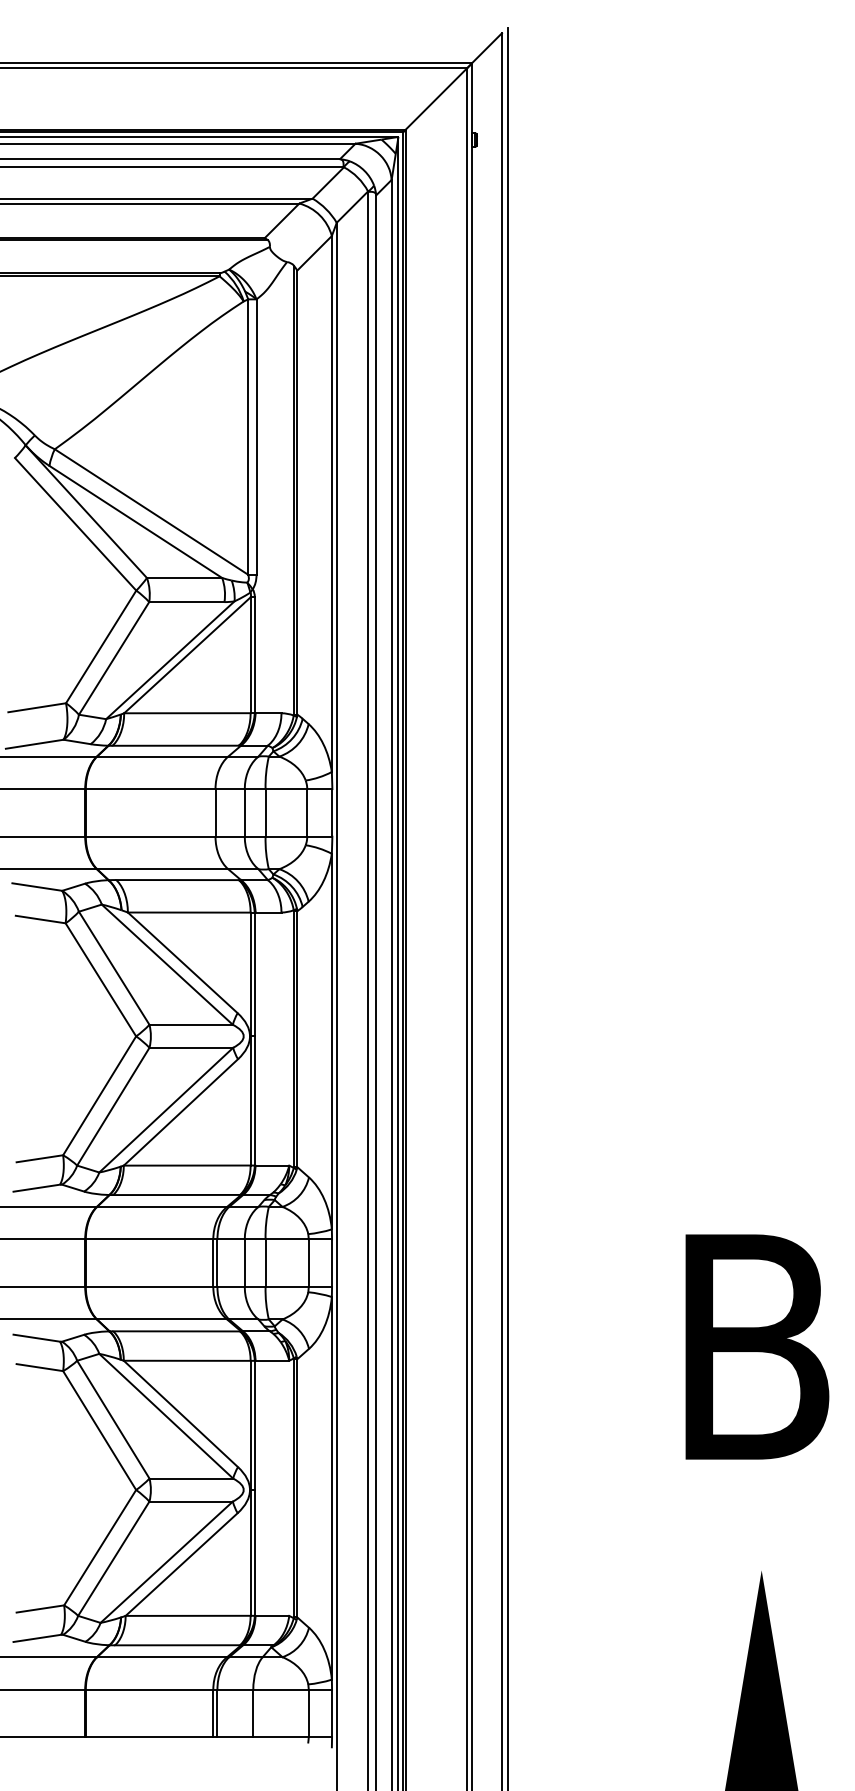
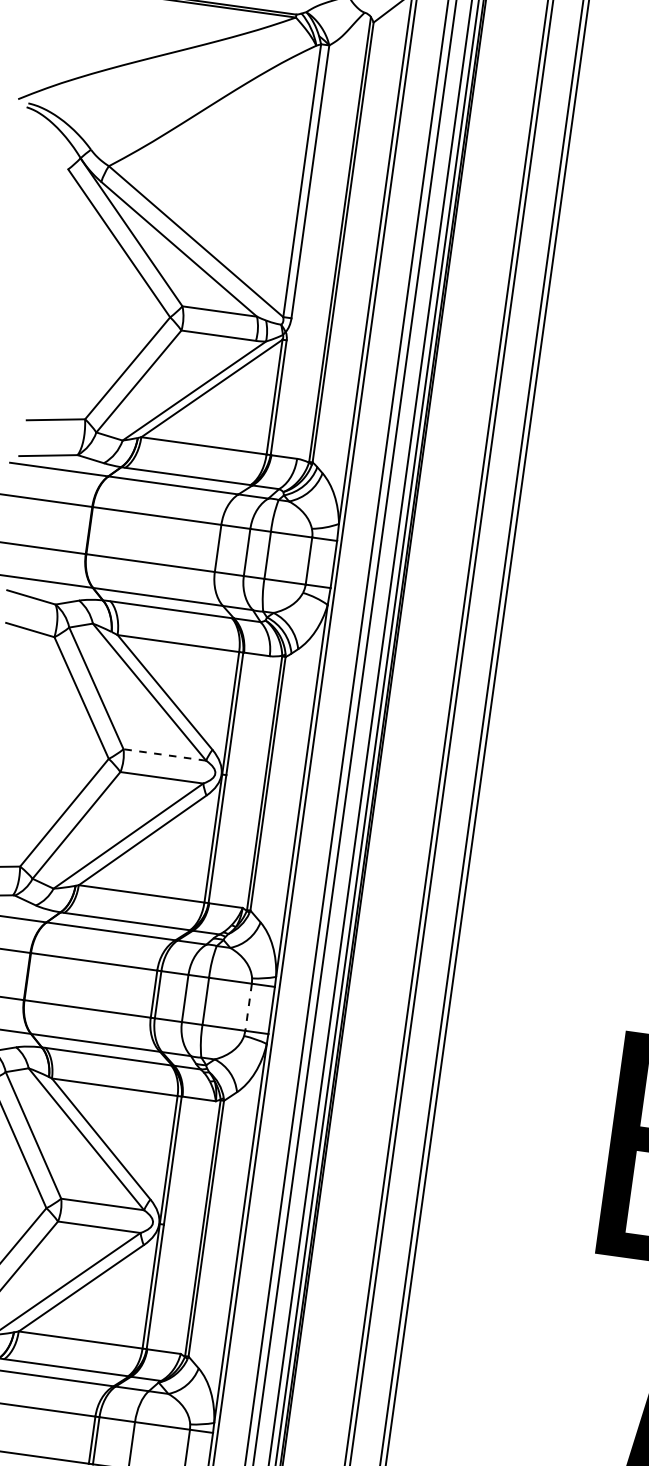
line: (191, 1024) -> (165, 754), solid -> dashed
line: (308, 1263) -> (248, 1007), solid -> dashed

